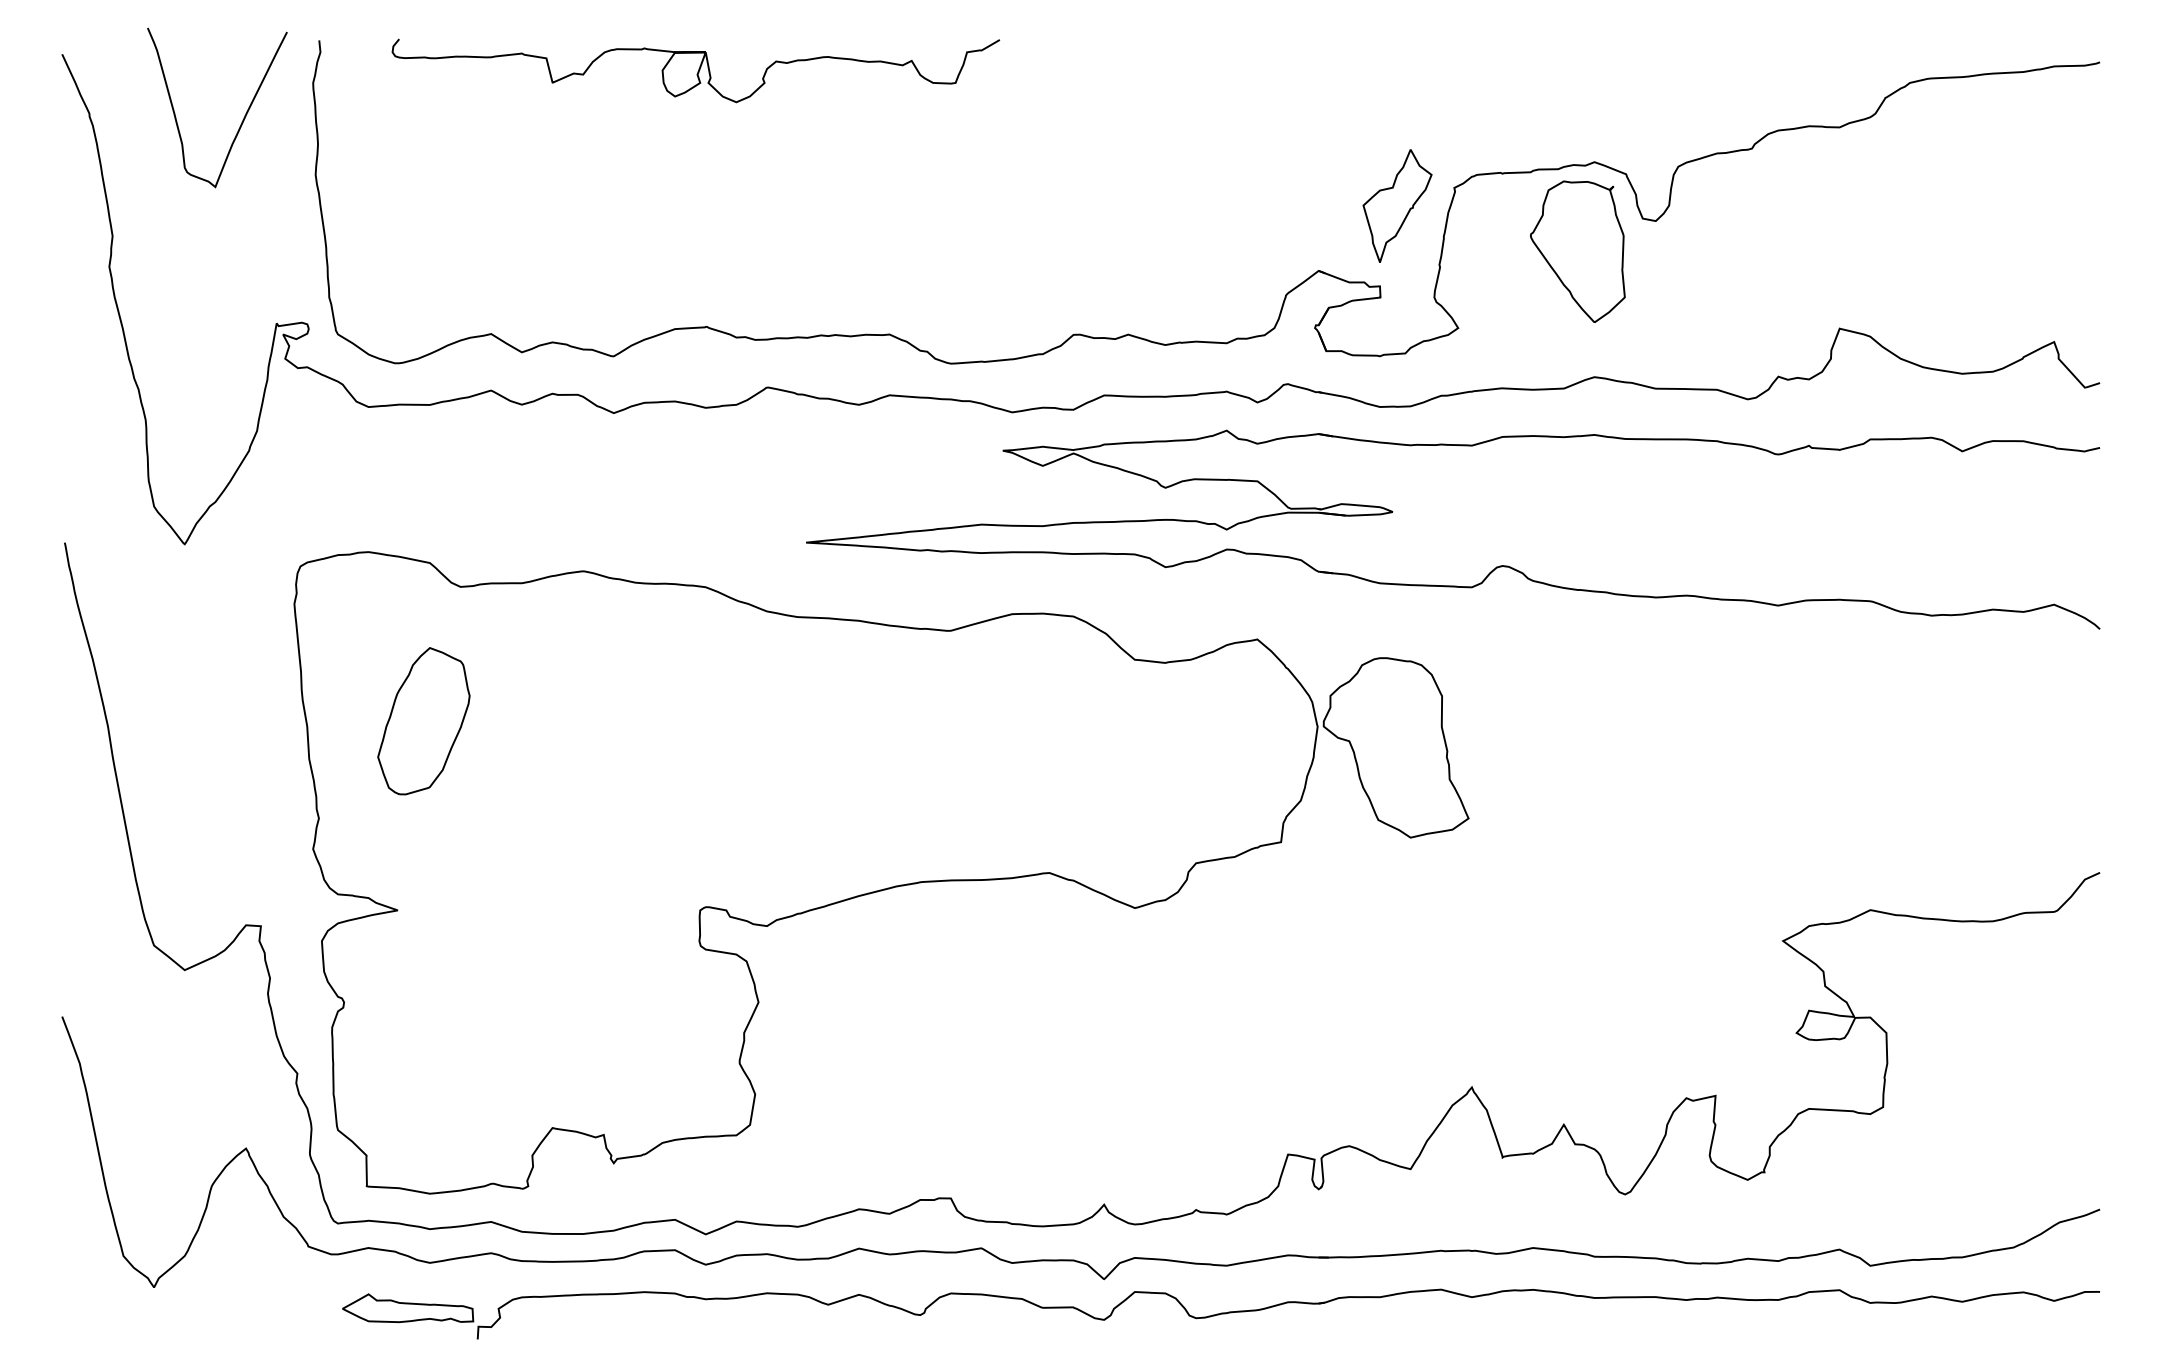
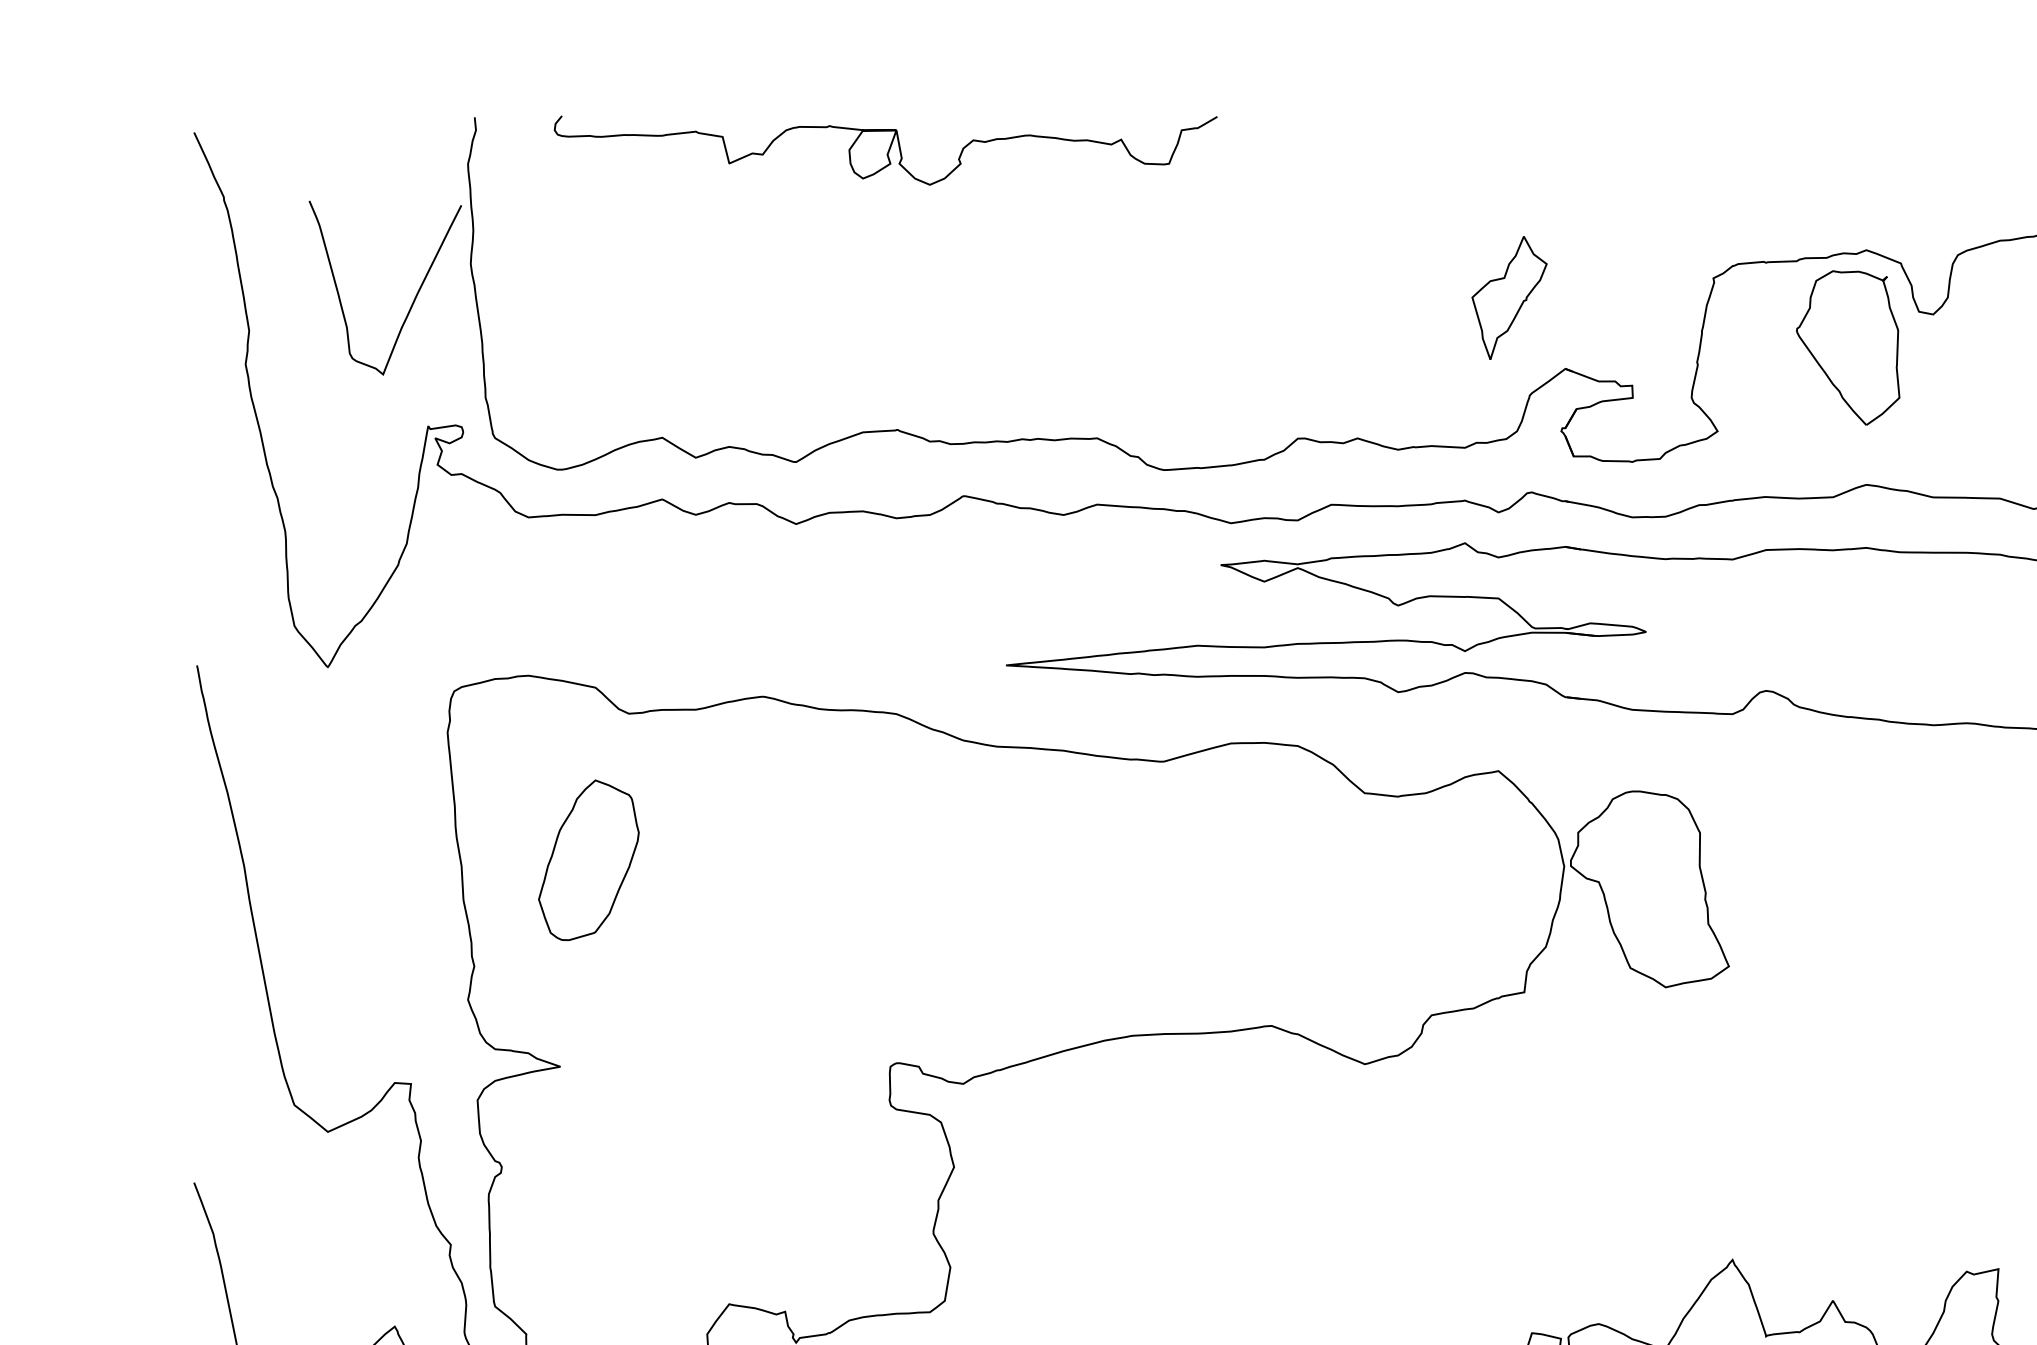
curve: (243, 117) -> (413, 298), moved
part: (1397, 205) -> (1509, 297), moved

